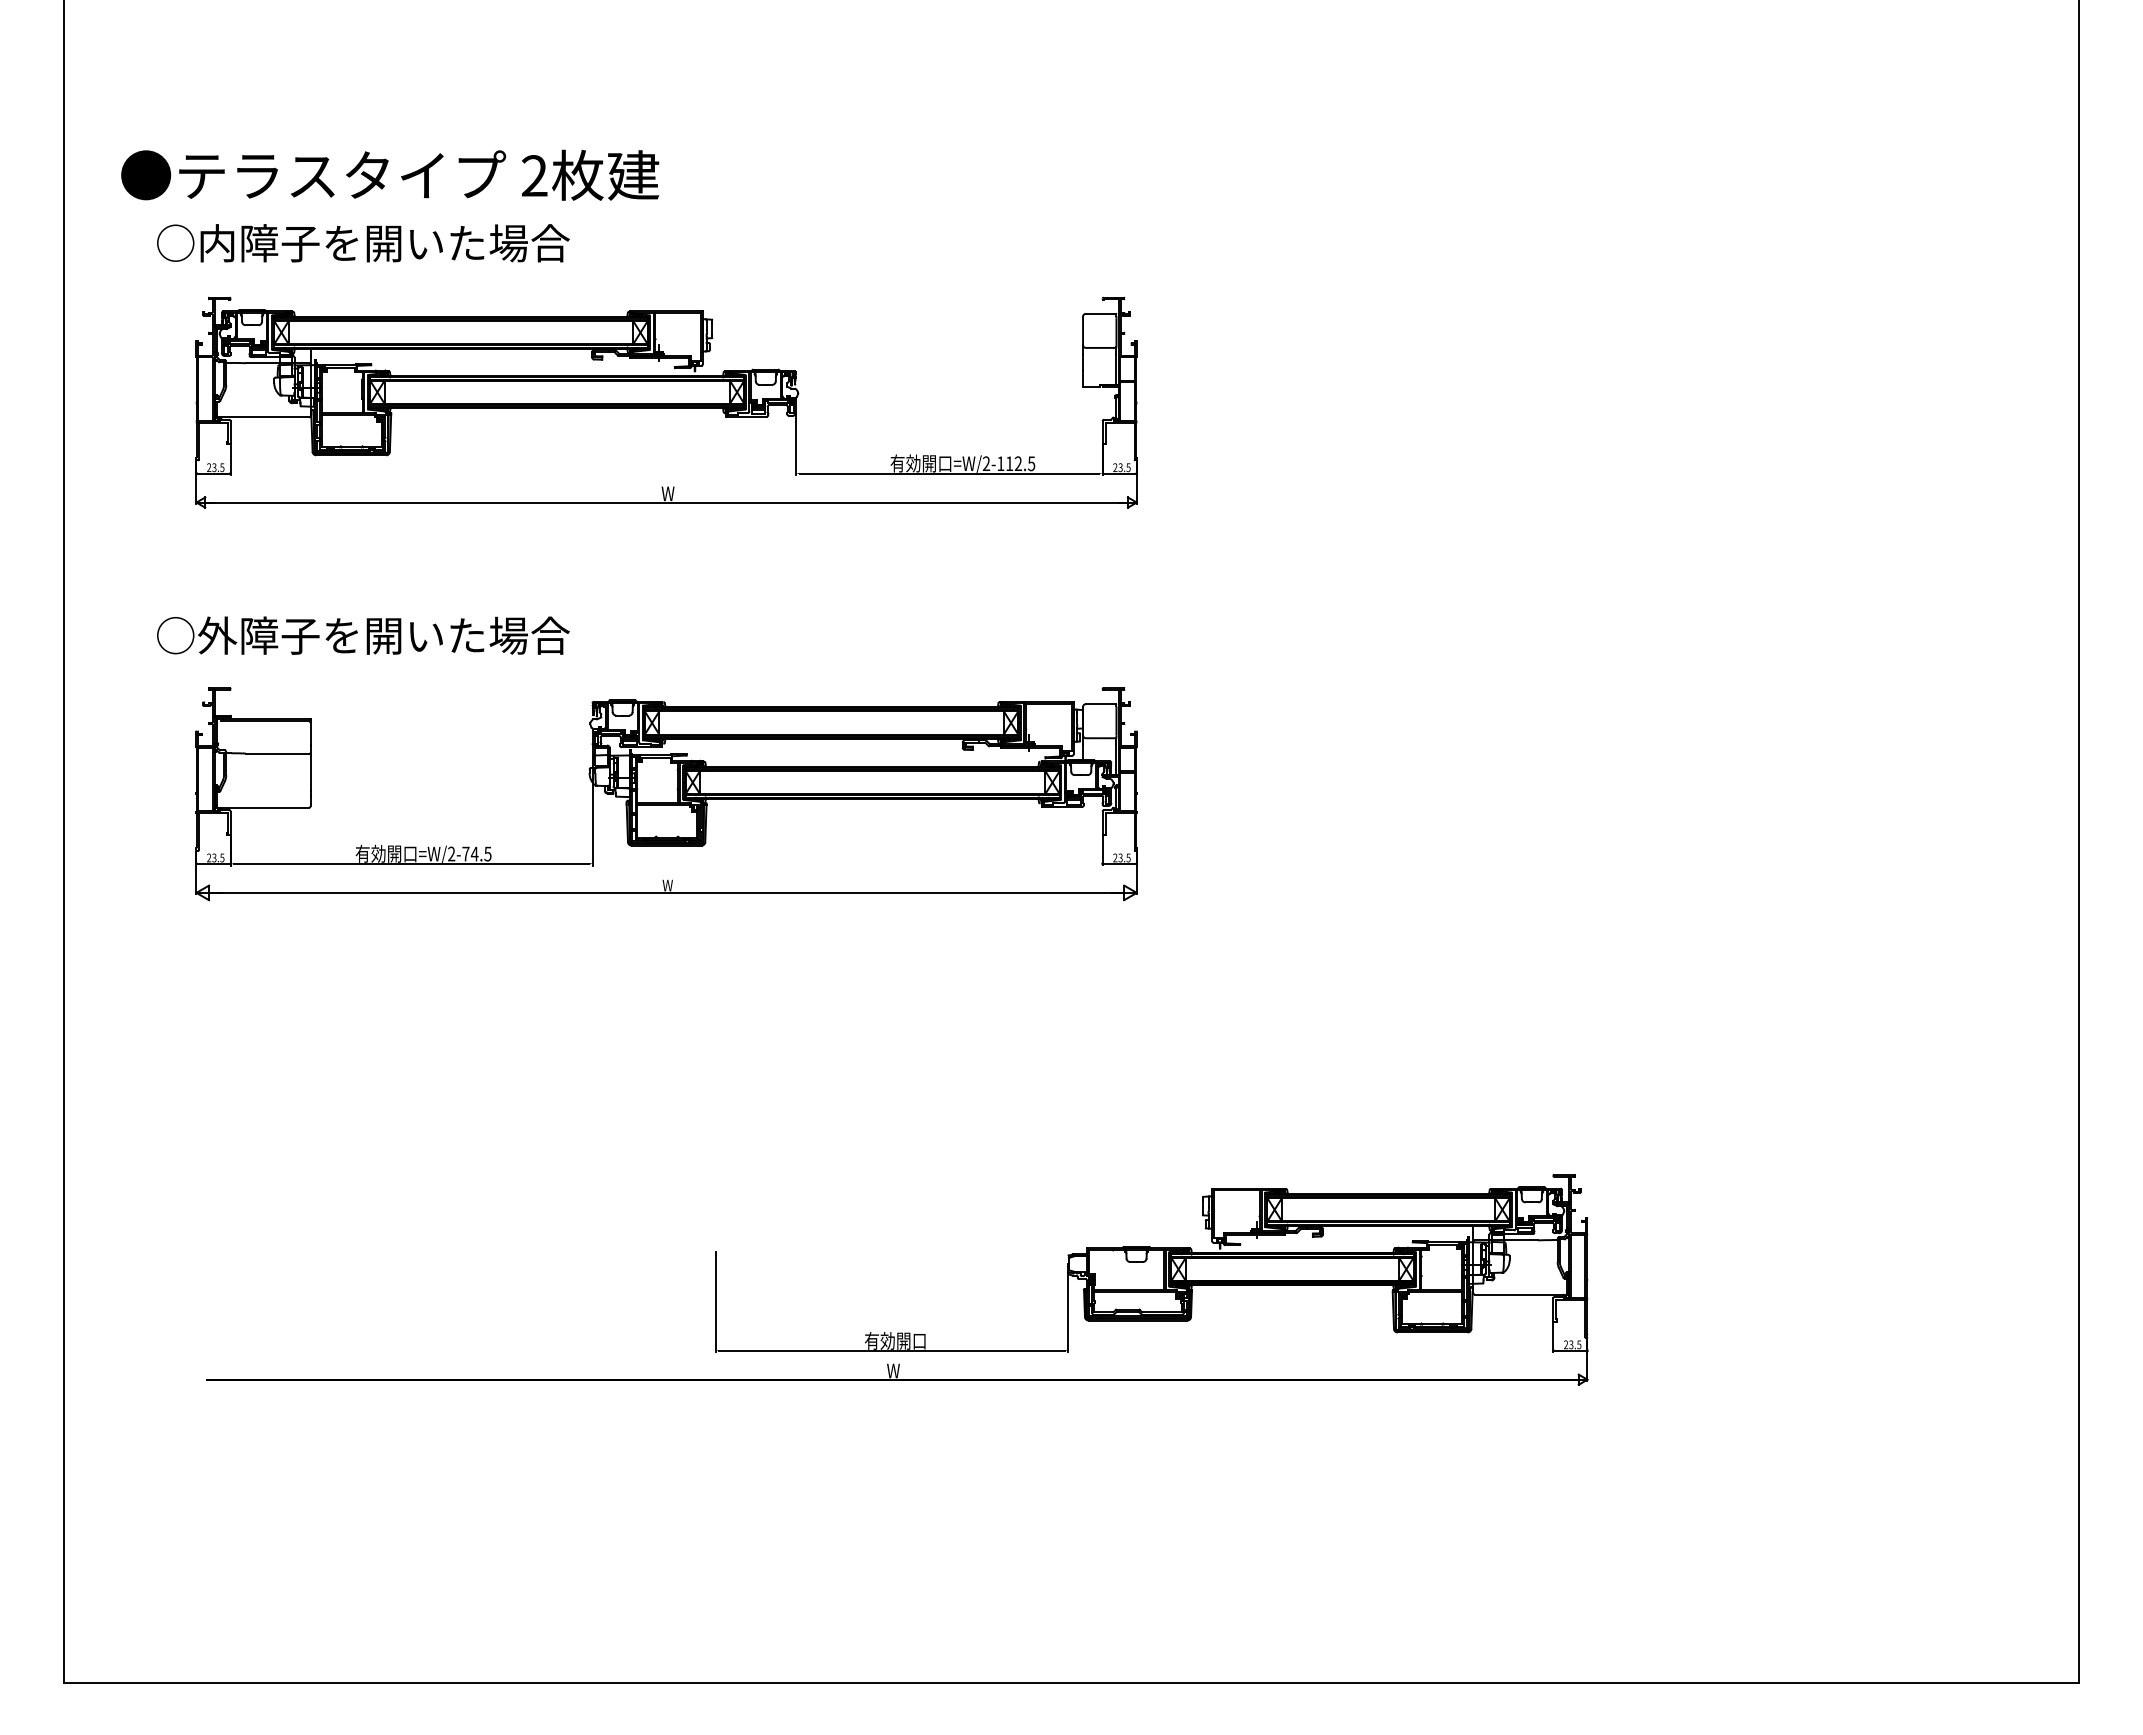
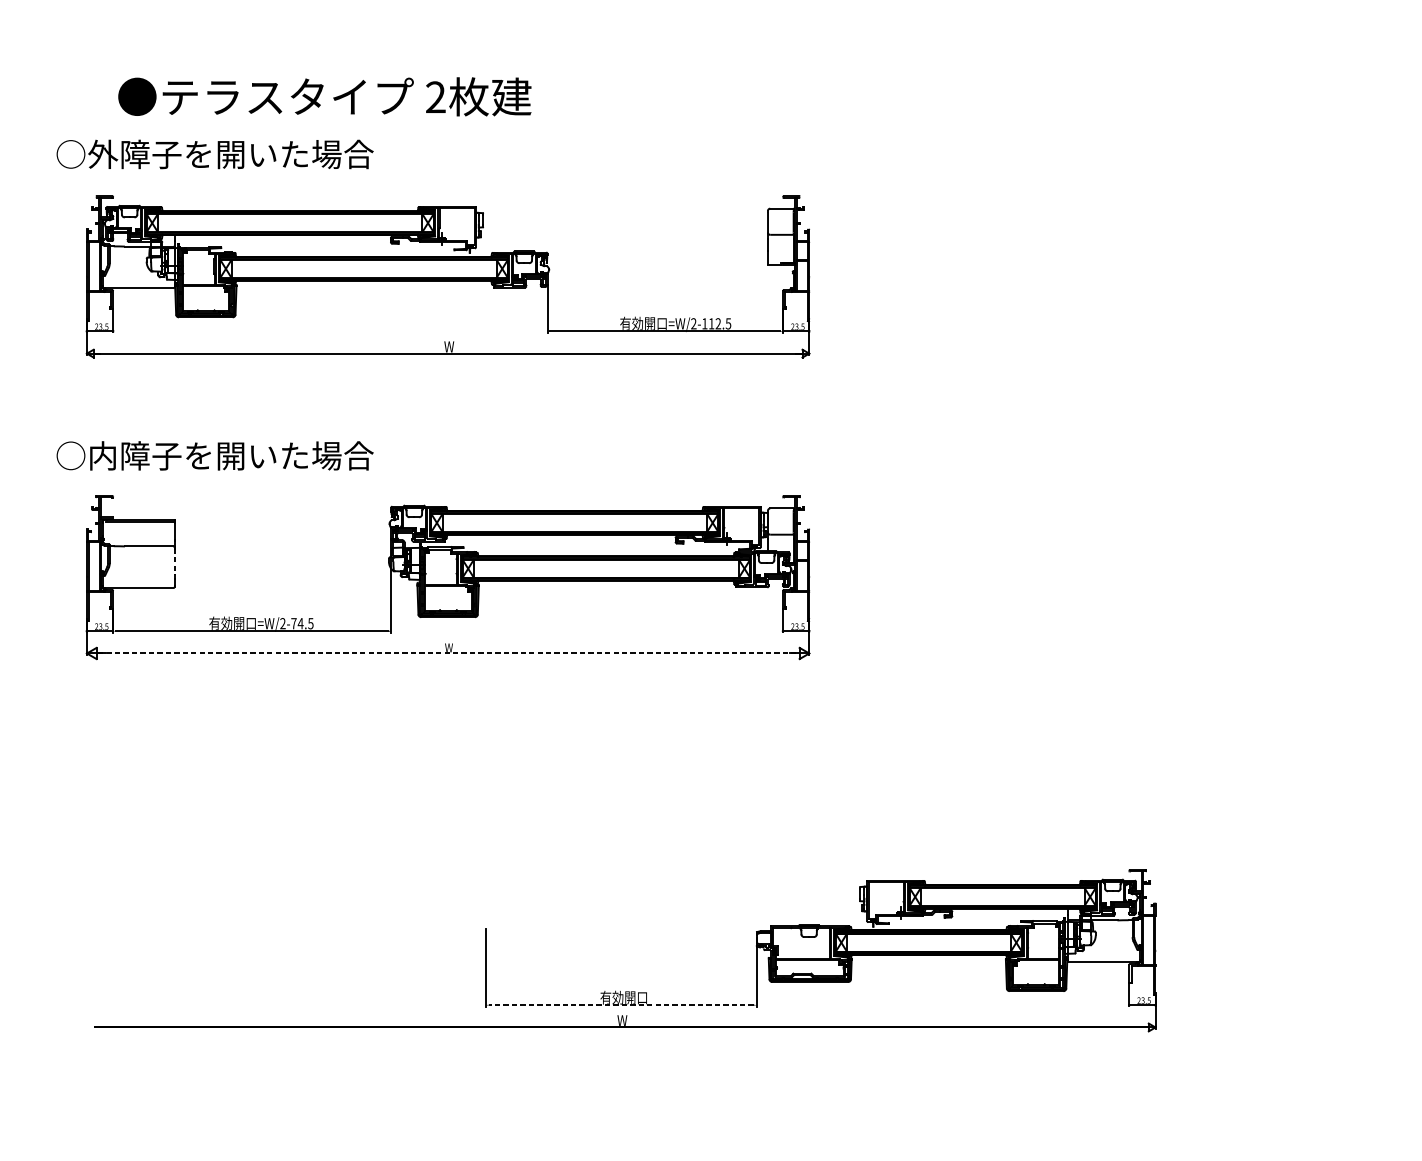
text: (390, 174) -> (325, 96), moved
text: (217, 243) -> (103, 154), ○内障子を開いた場合 -> ○外障子を開いた場合
text: (217, 635) -> (103, 455), ○外障子を開いた場合 -> ○内障子を開いた場合
line: (310, 774) -> (174, 562), solid -> dashed
line: (666, 892) -> (448, 653), solid -> dashed
line: (892, 1350) -> (621, 1005), solid -> dashed

